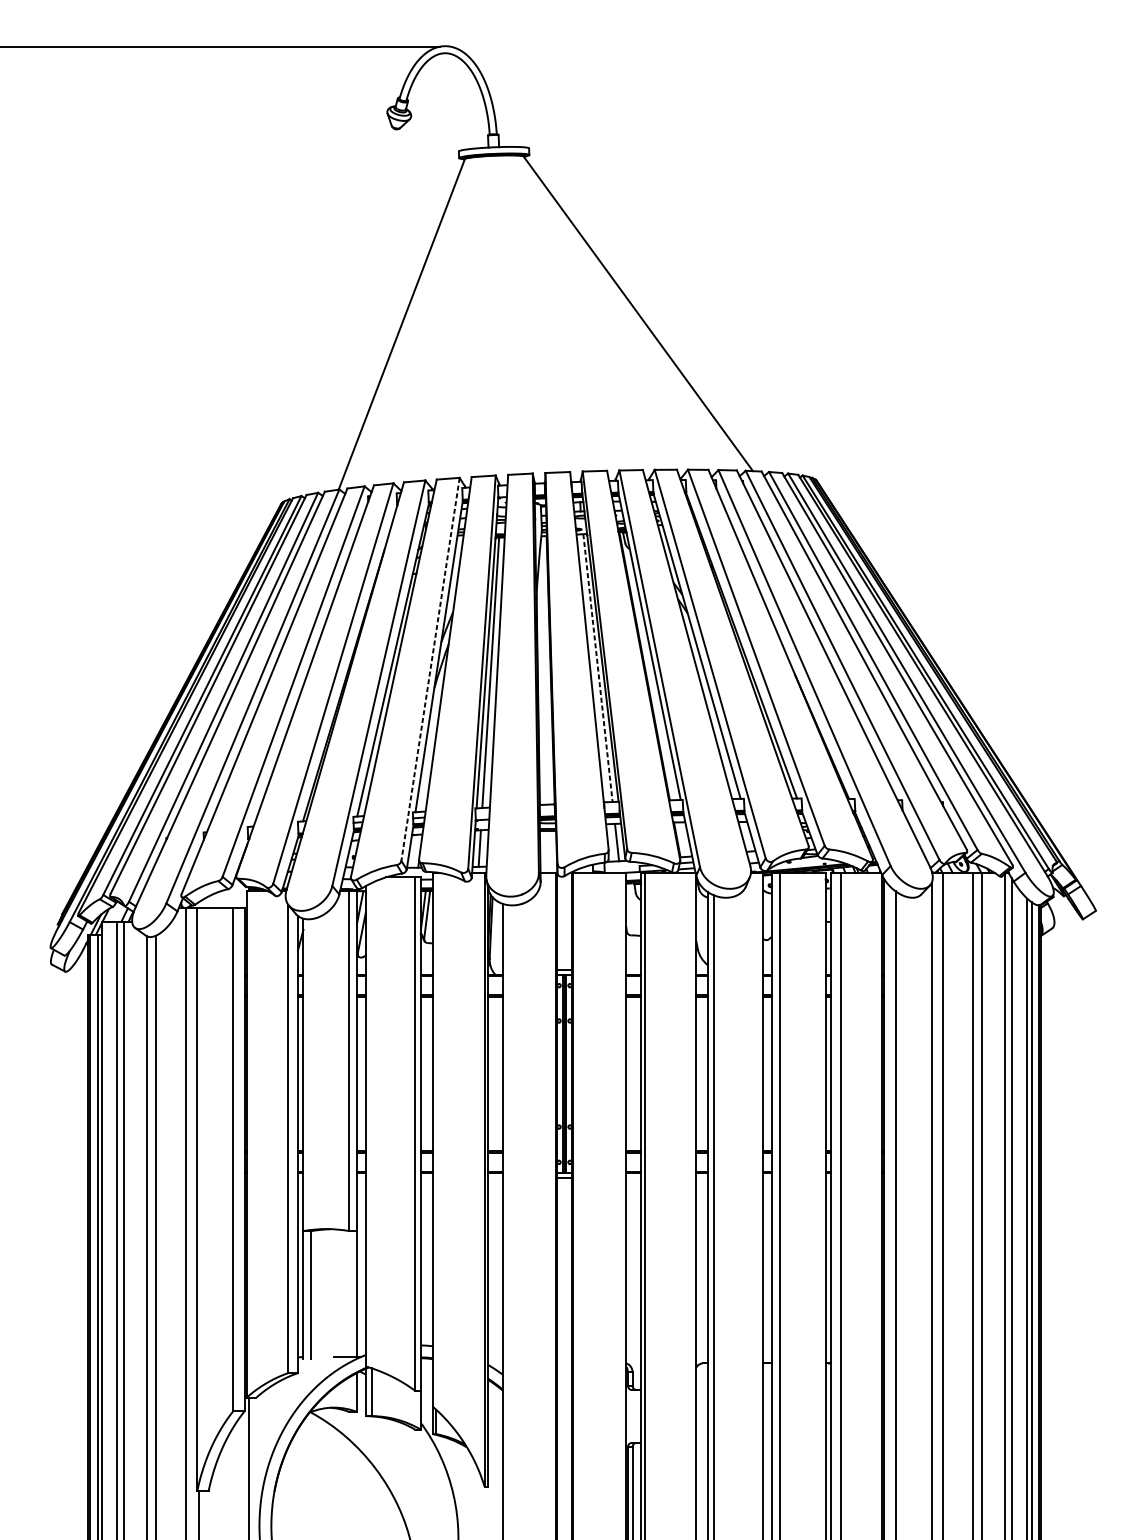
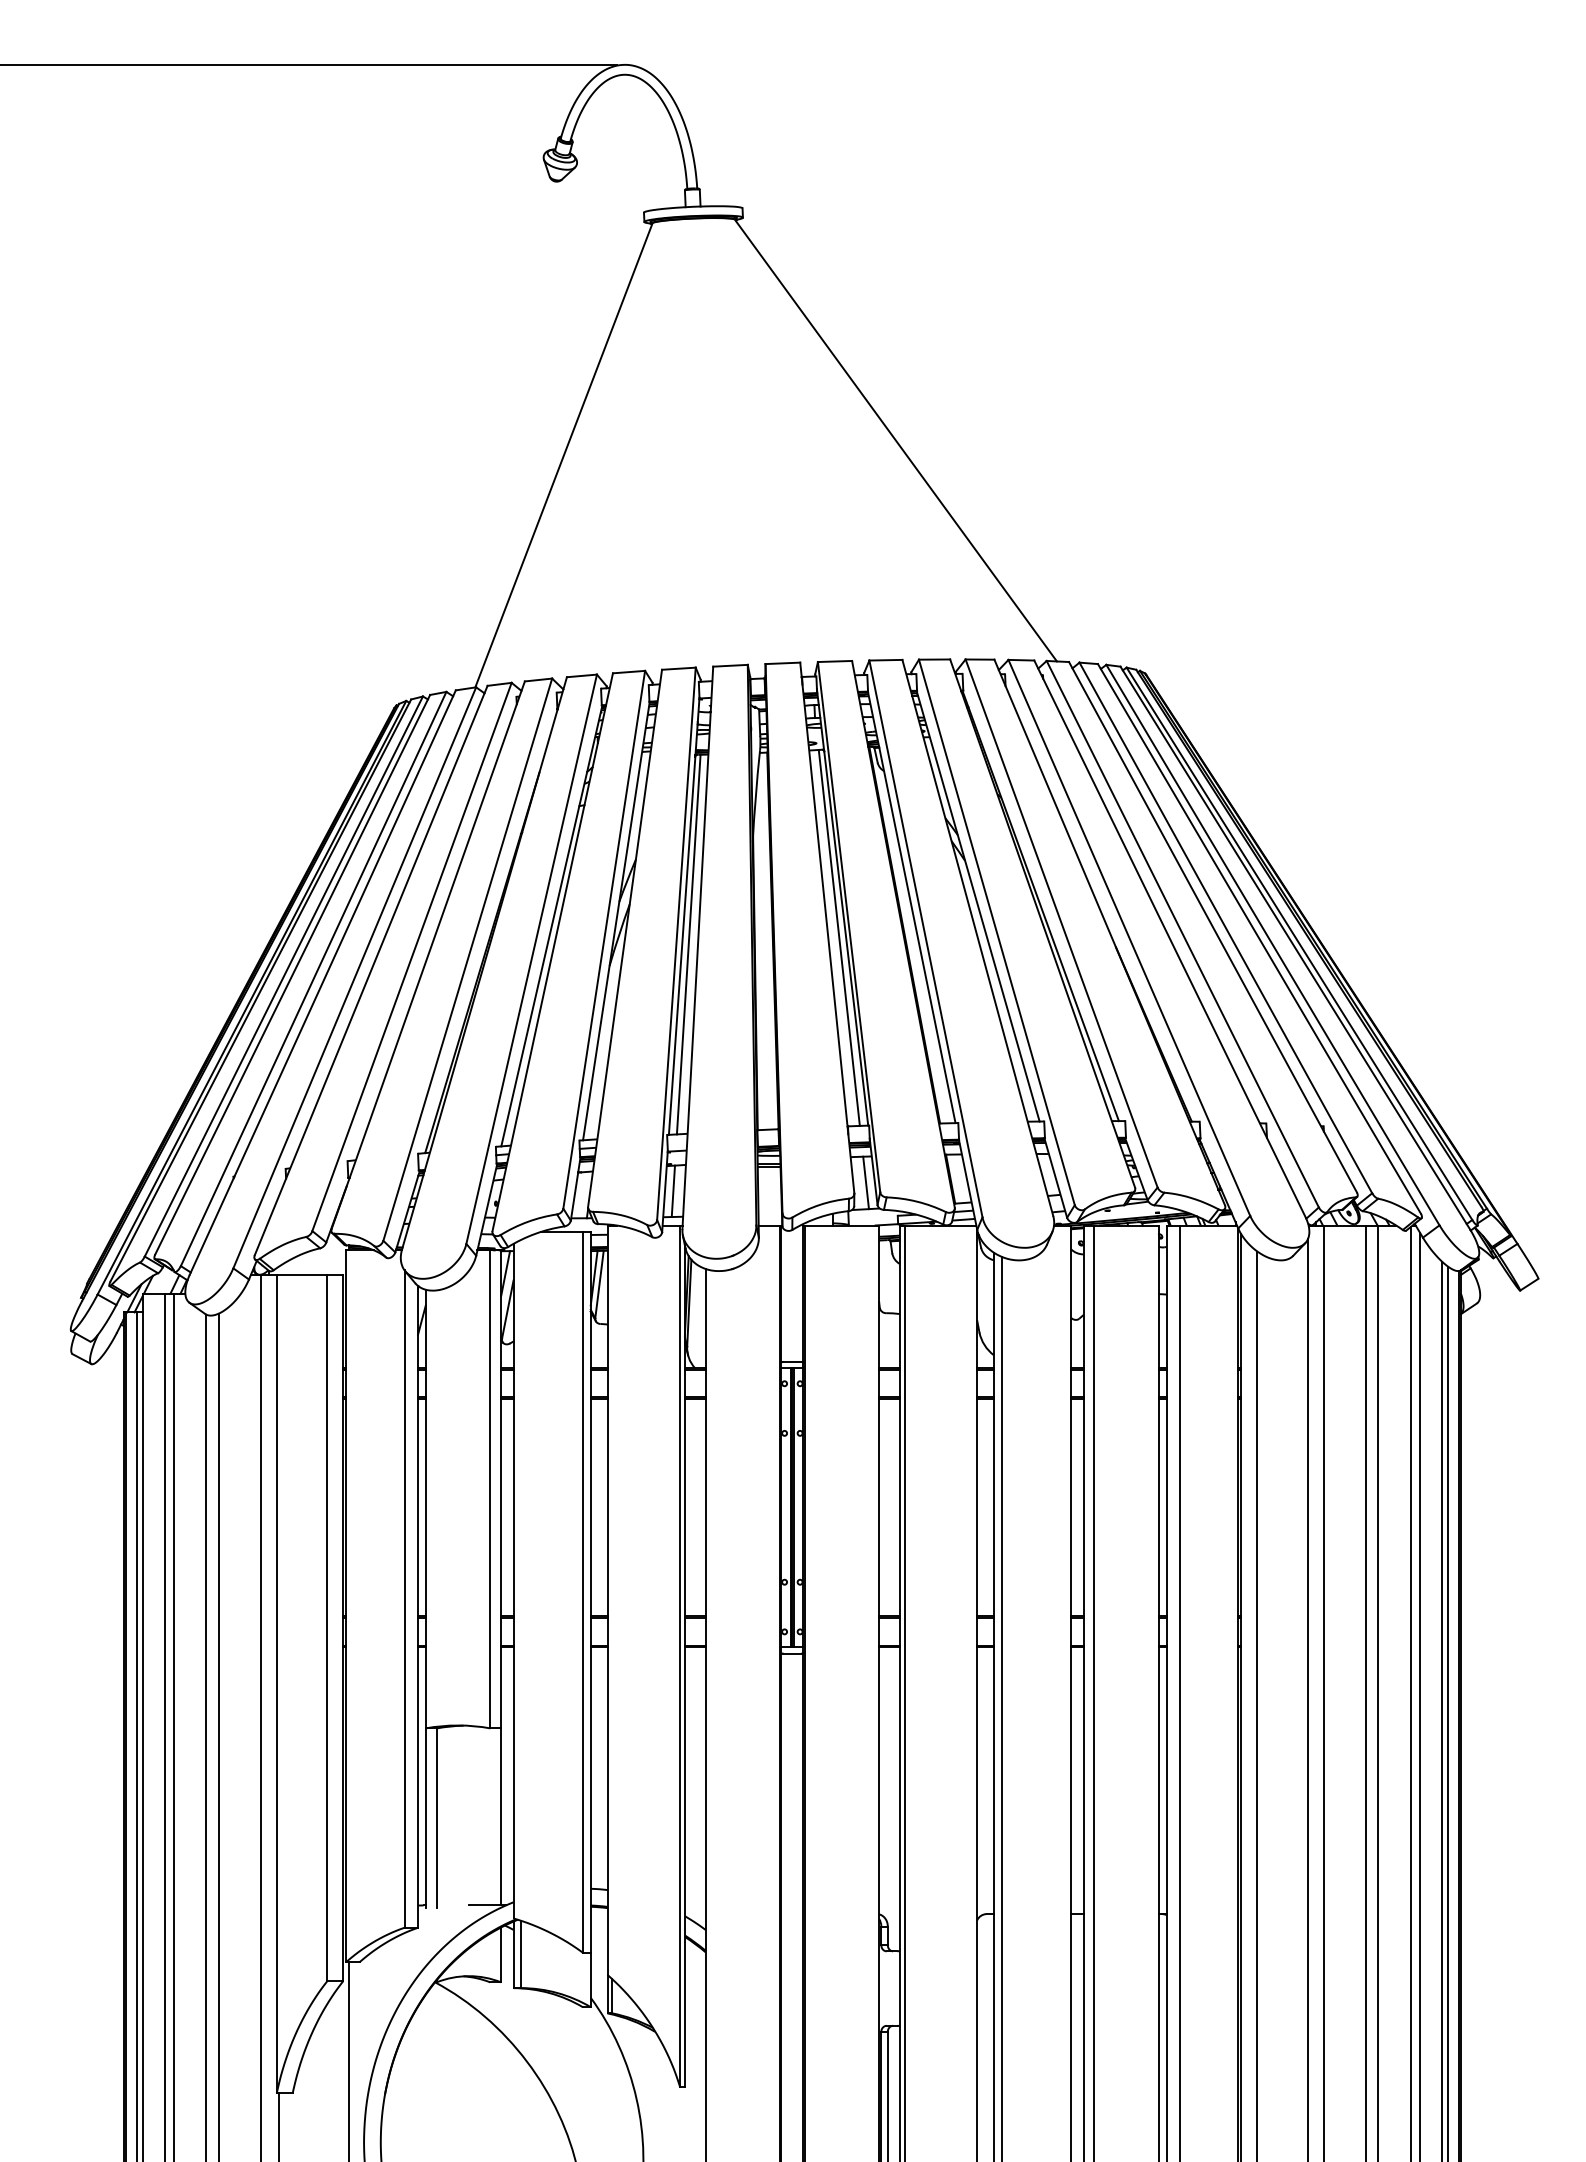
line: (598, 668) -> (839, 938), dashed -> solid
line: (430, 669) -> (604, 939), dashed -> solid

